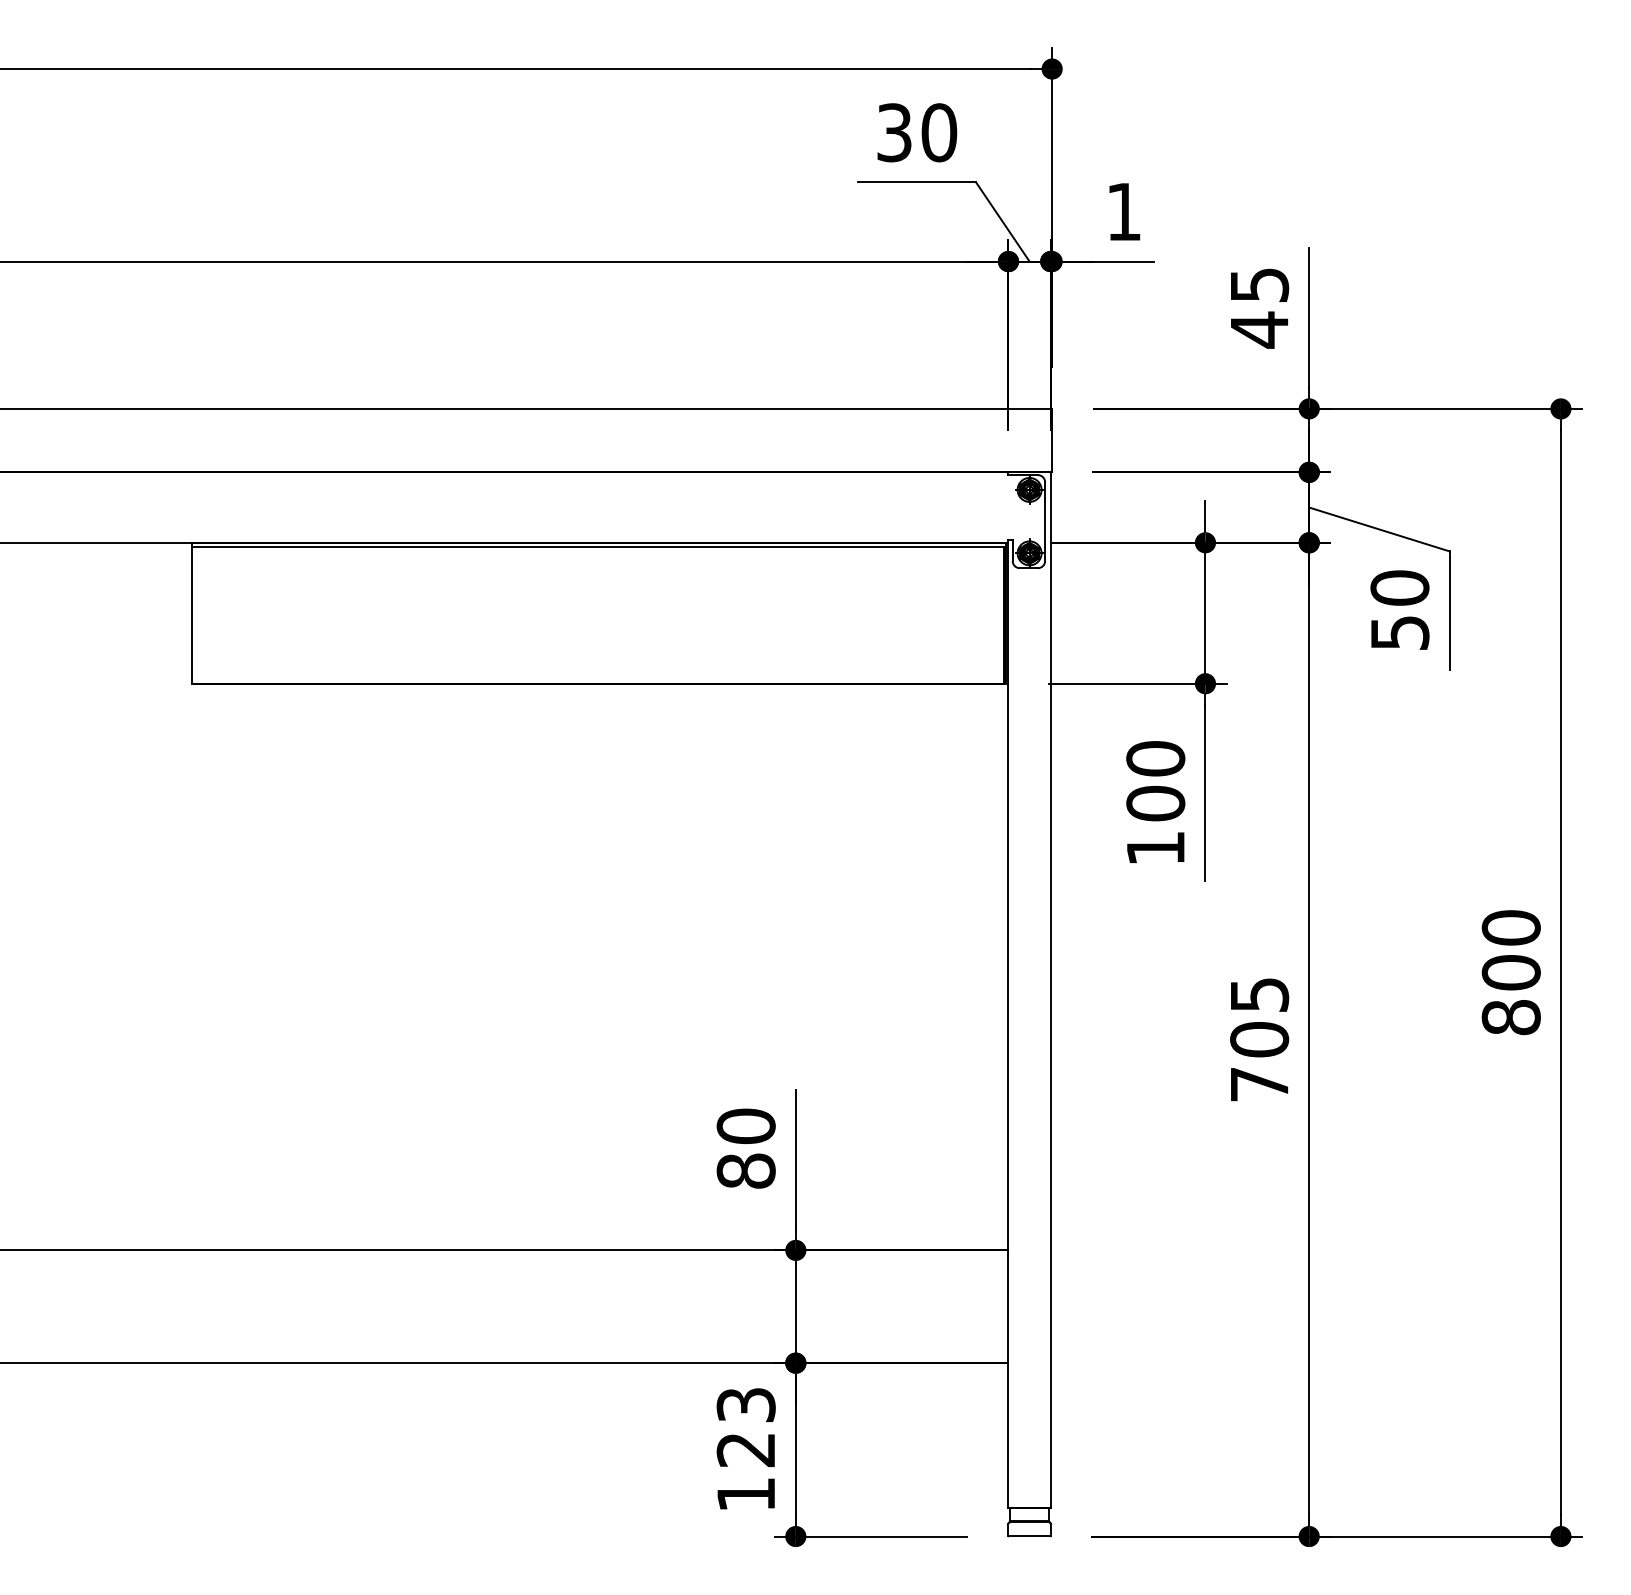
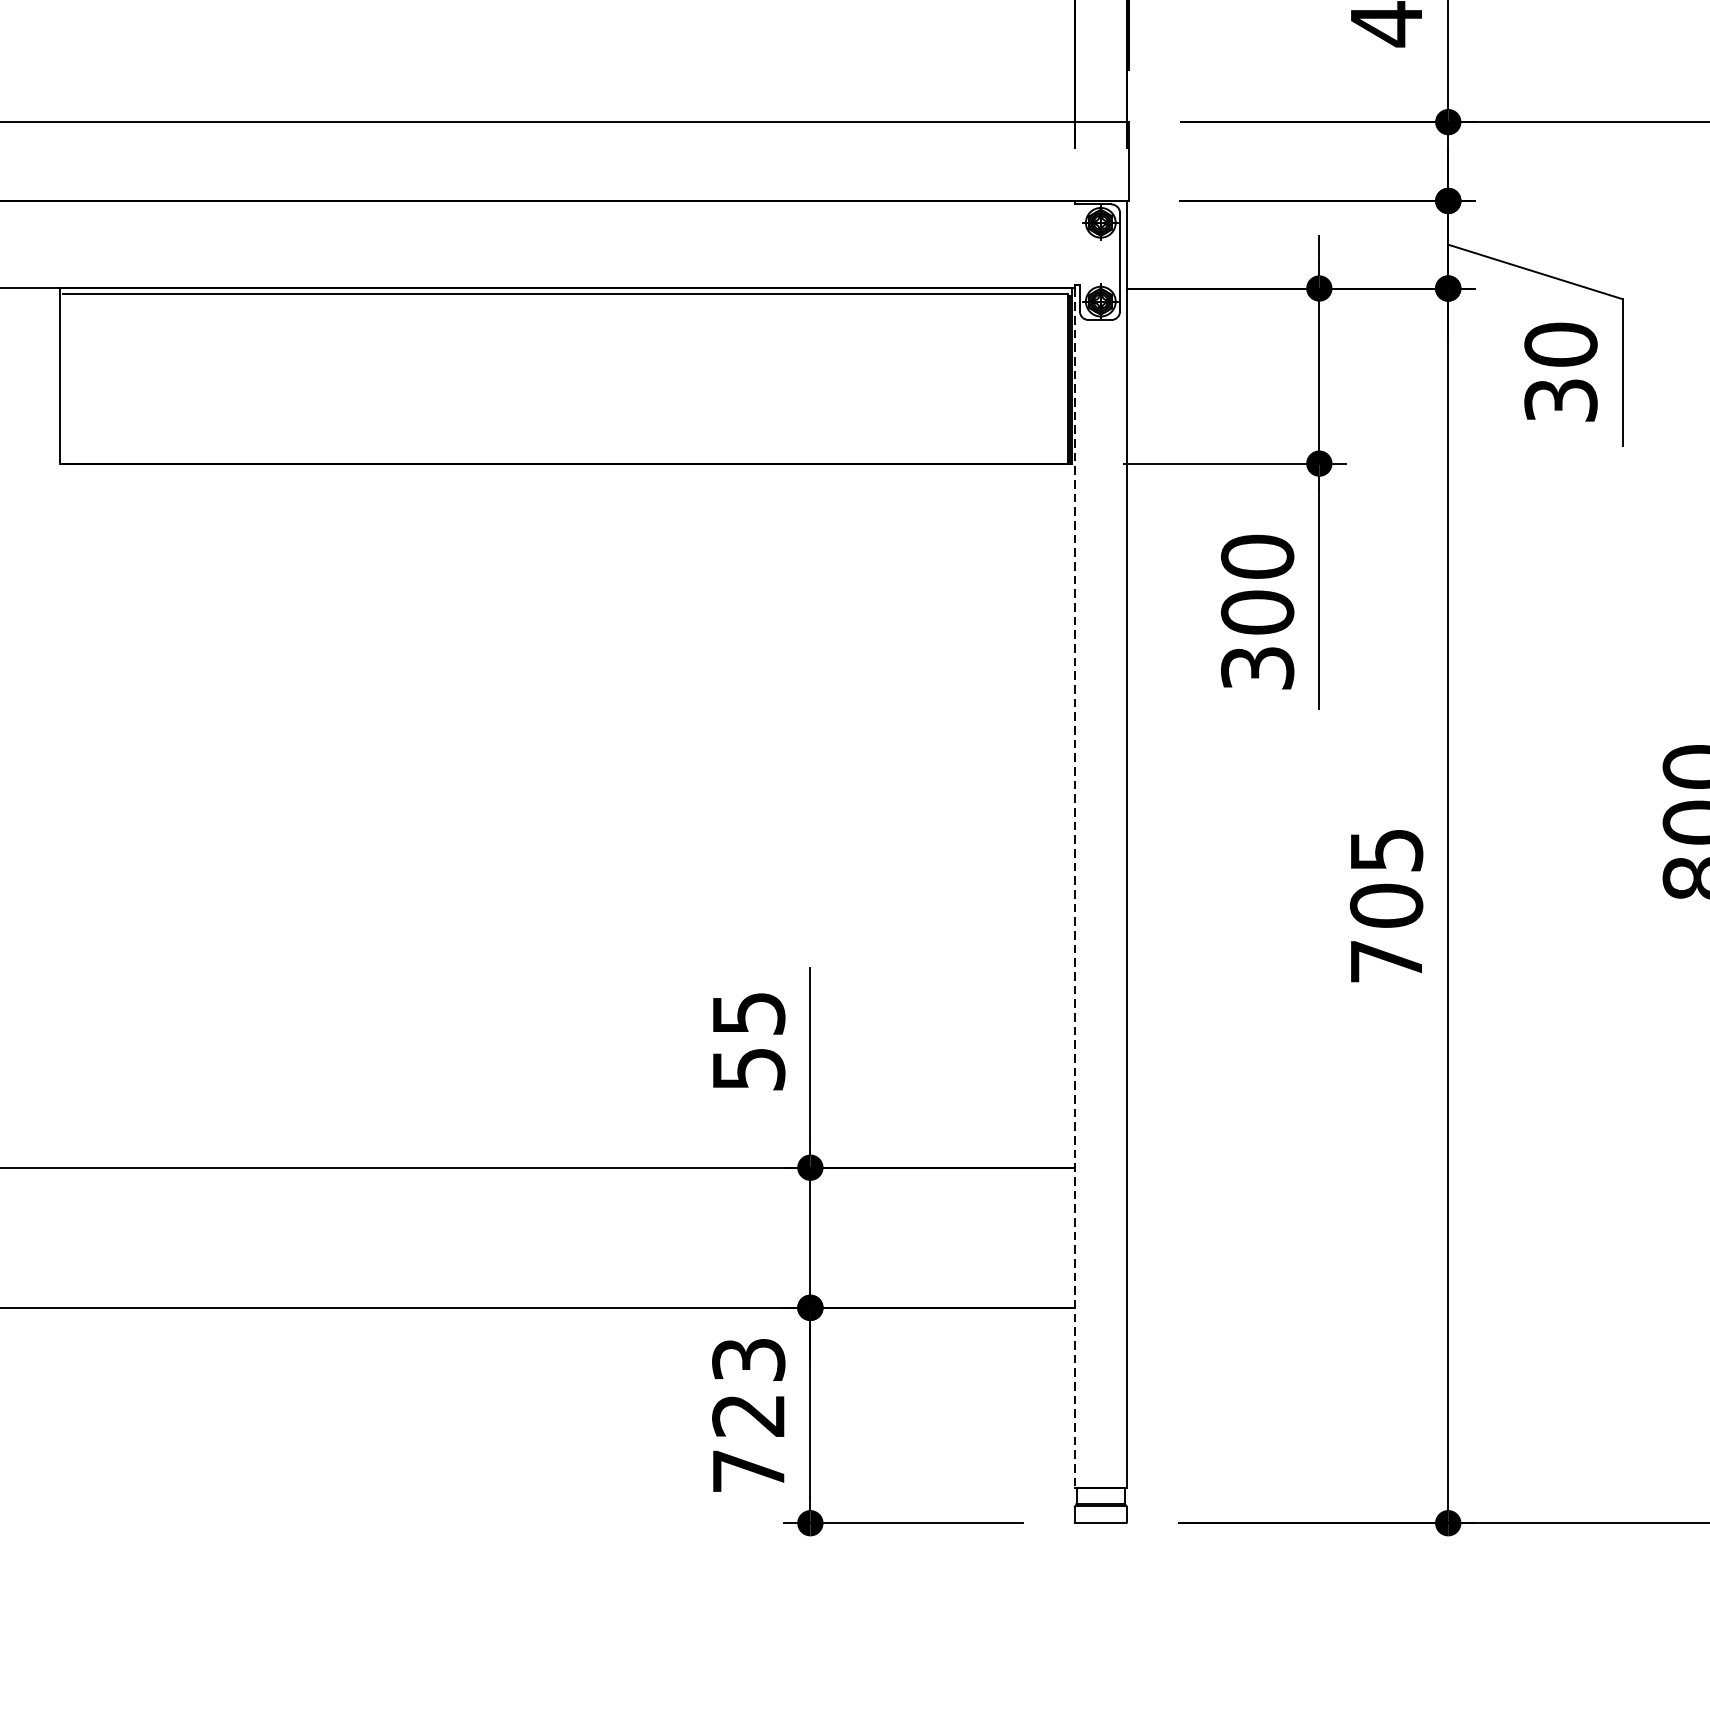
text: (1399, 632) -> (1560, 399), 50 -> 30
text: (1155, 848) -> (1257, 668), 100 -> 300
line: (1008, 1025) -> (1074, 888), solid -> dashed
text: (745, 1148) -> (747, 1041), 80 -> 55
text: (745, 1494) -> (747, 1470), 123 -> 723

